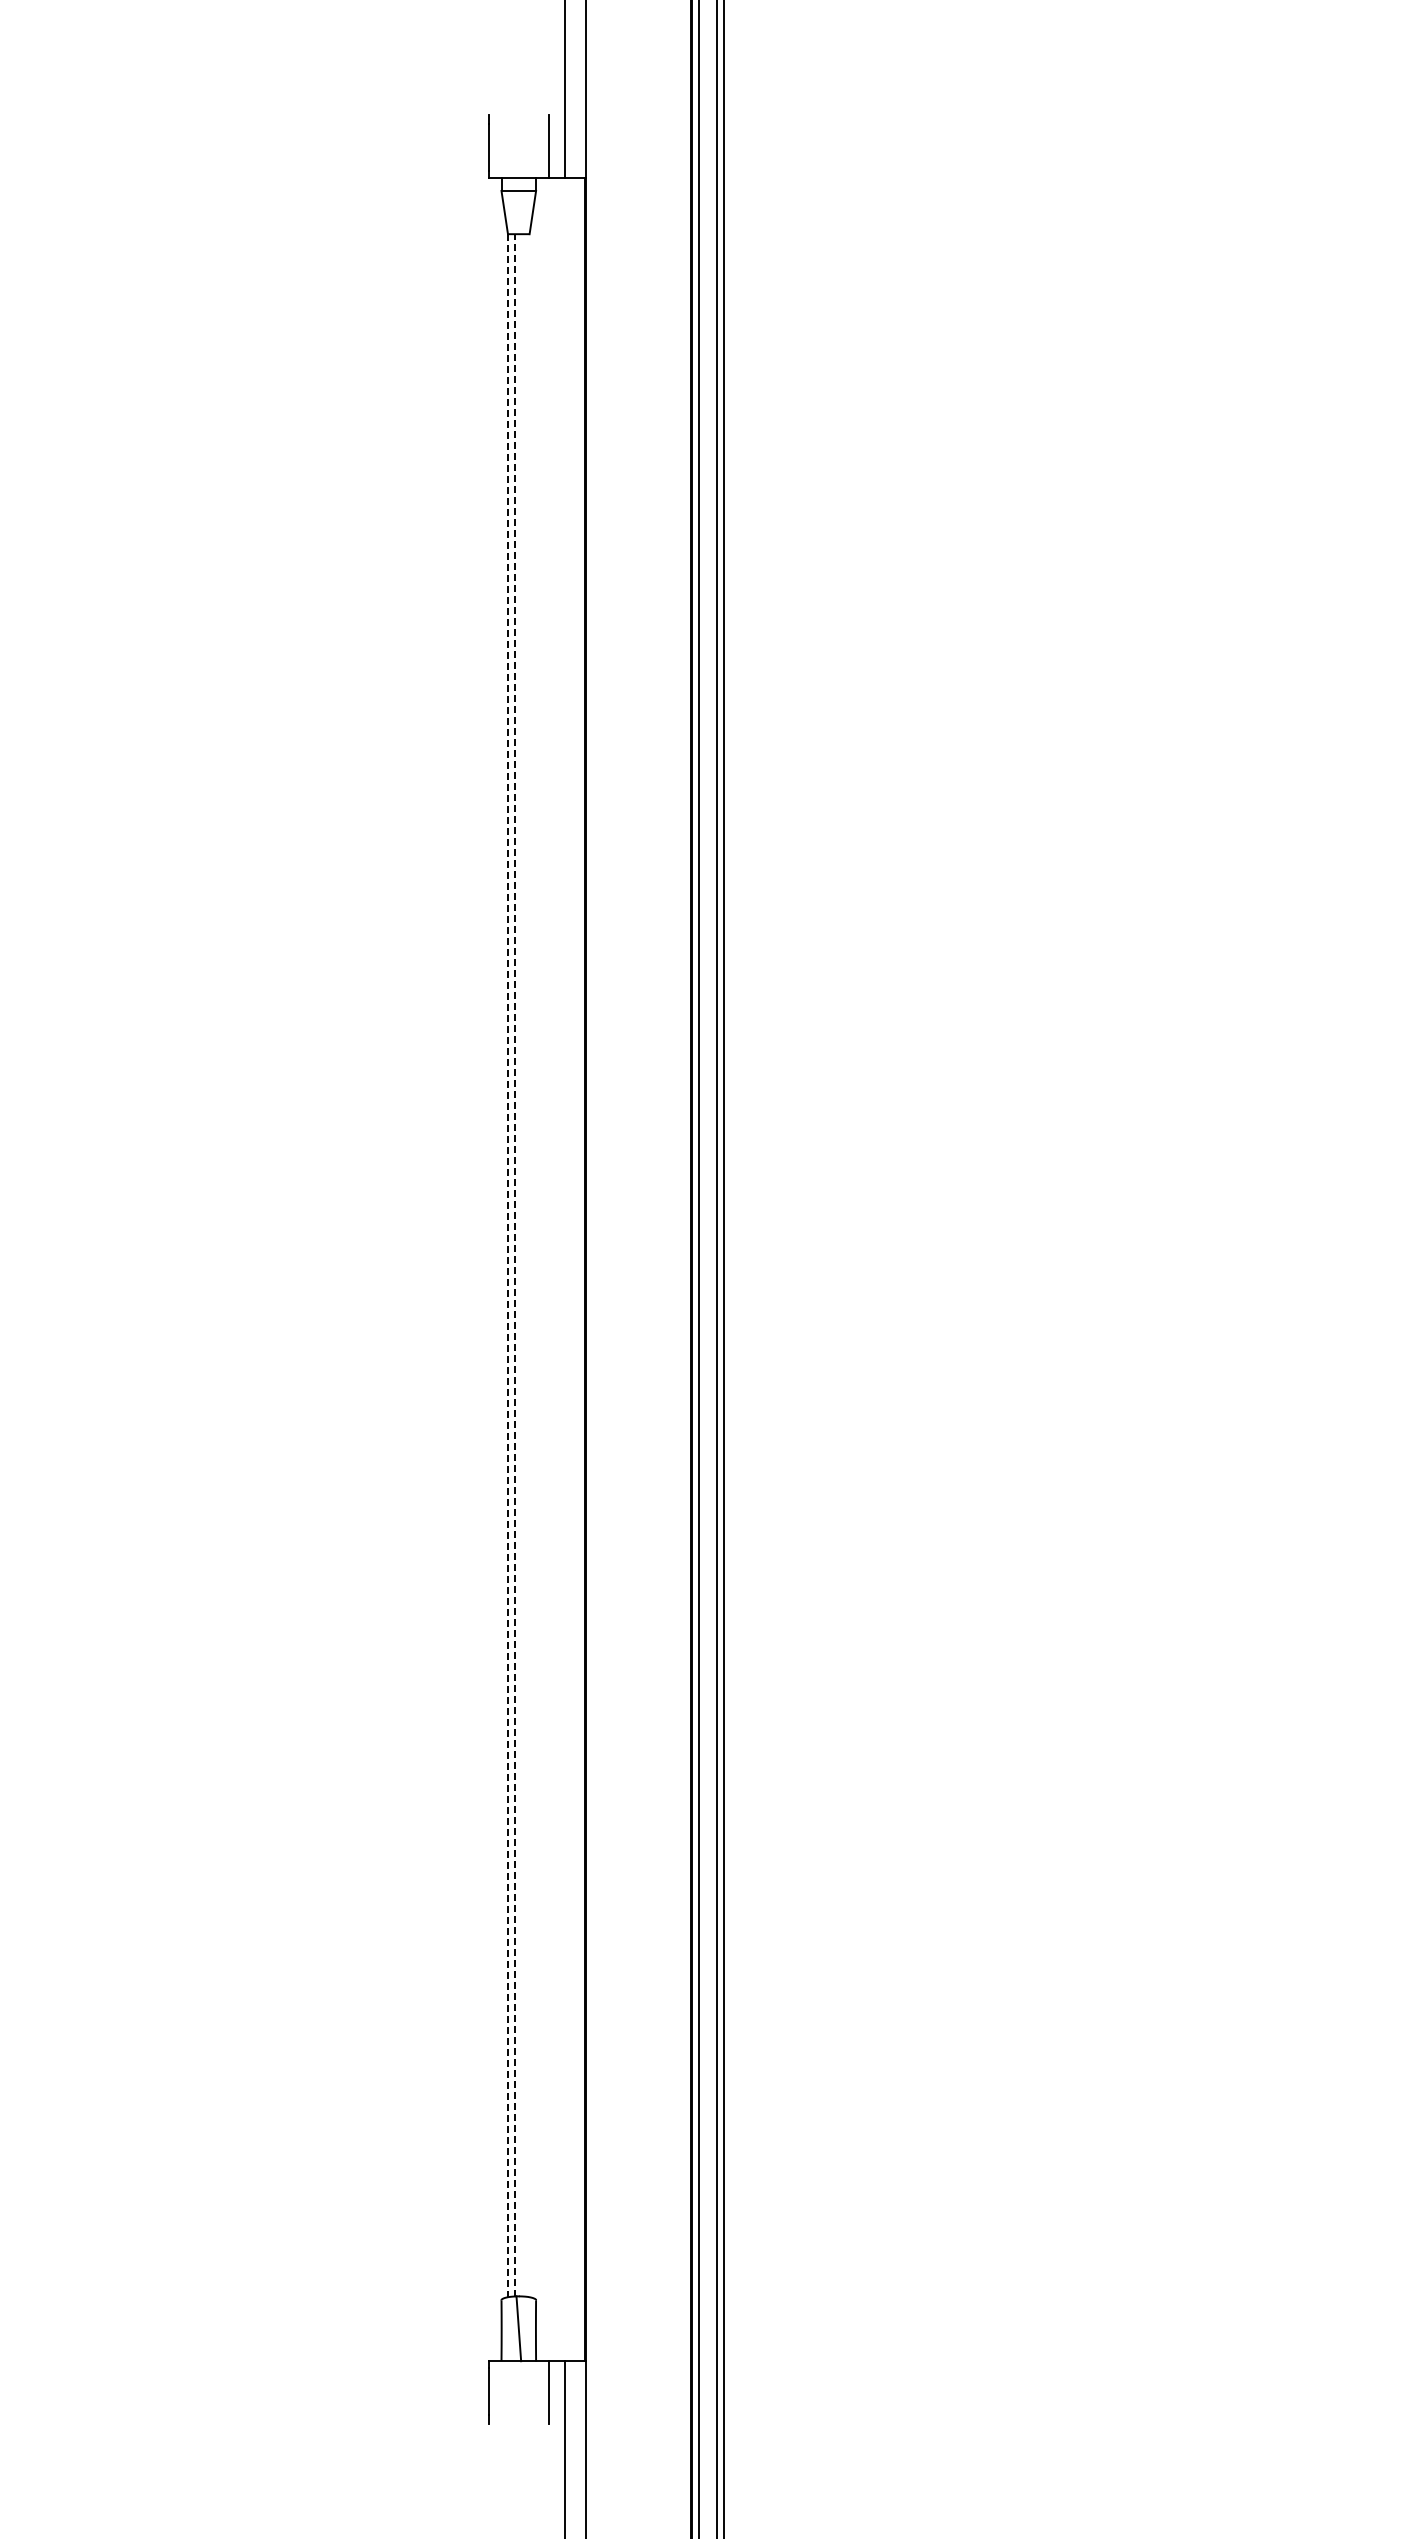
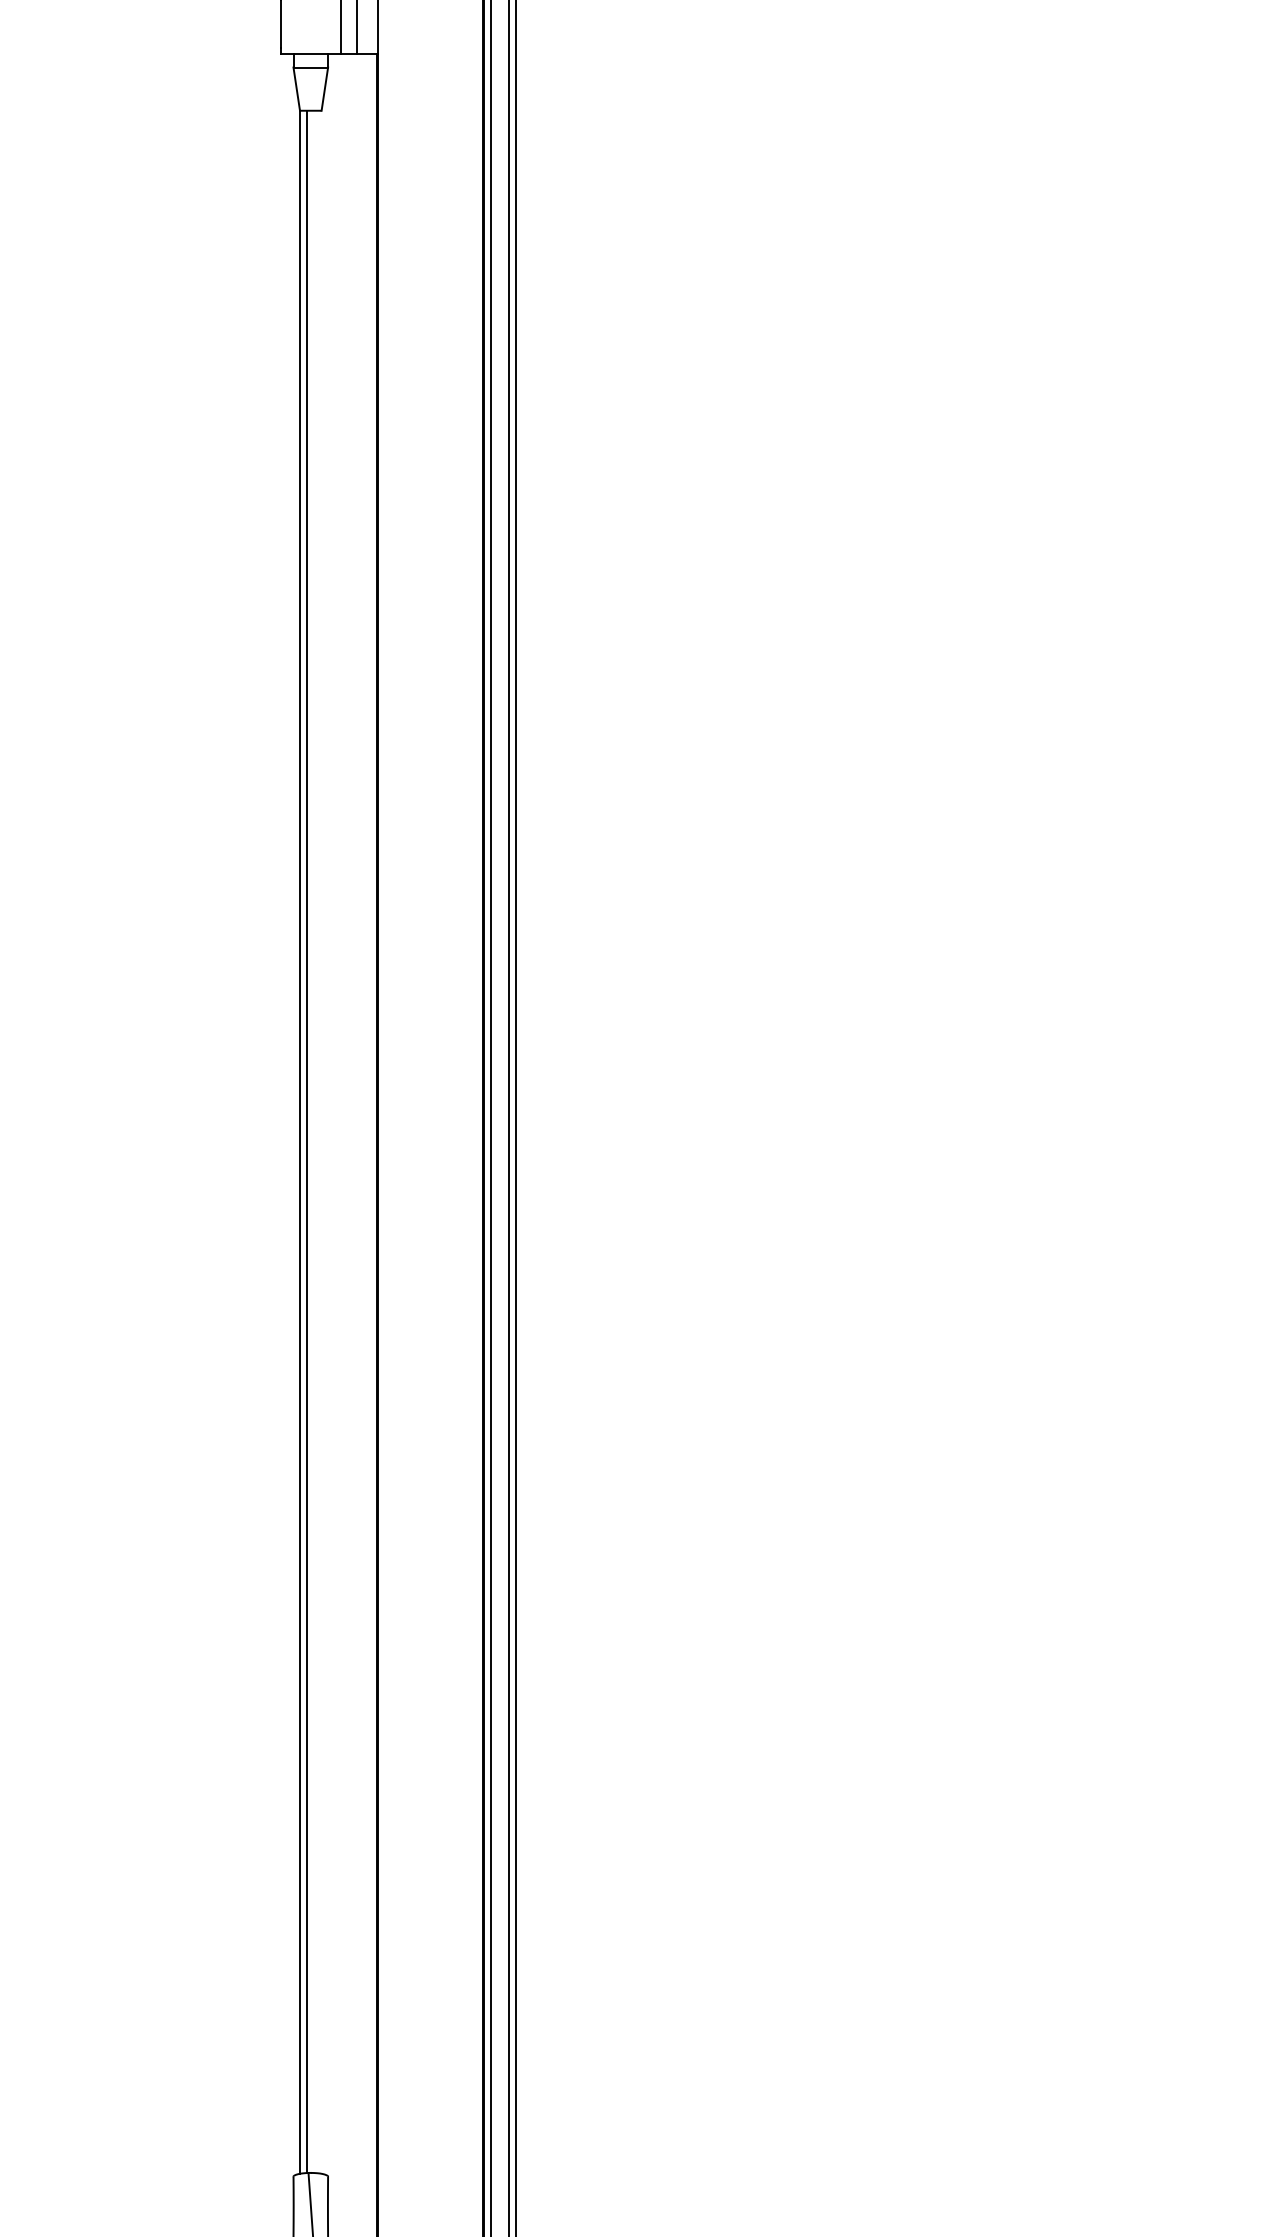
line: (514, 1264) -> (306, 1141), dashed -> solid
line: (507, 1265) -> (299, 1142), dashed -> solid

